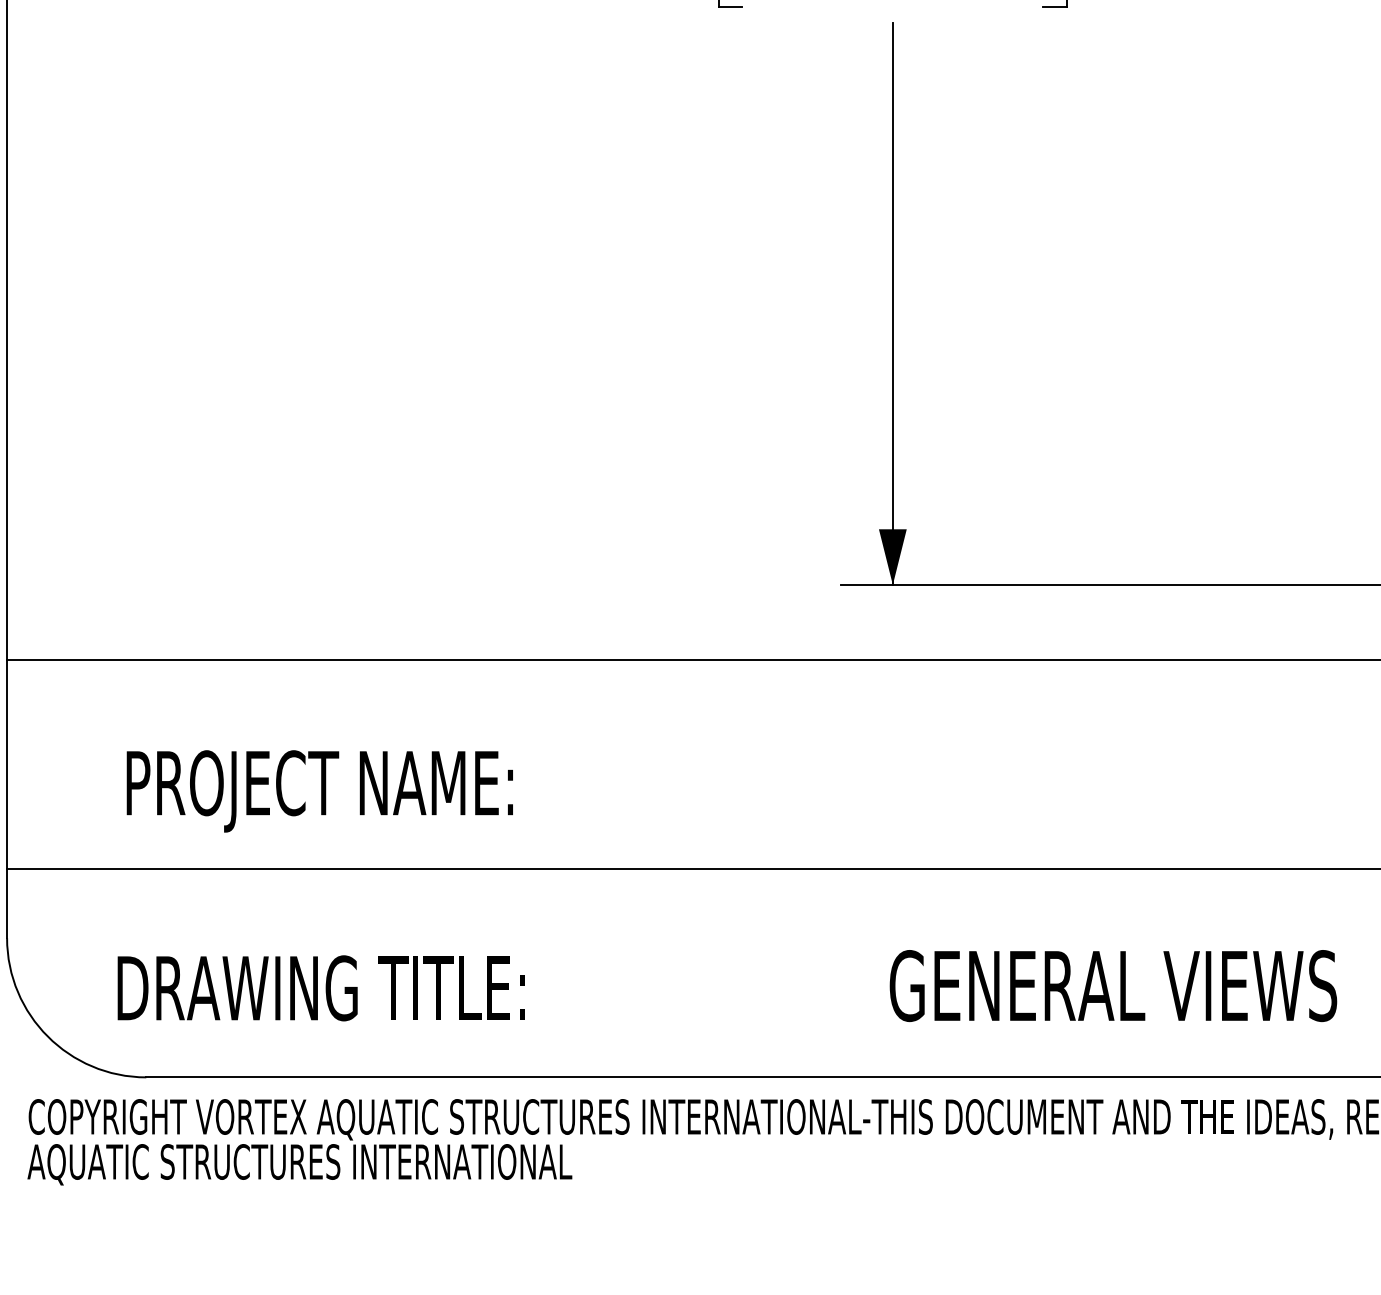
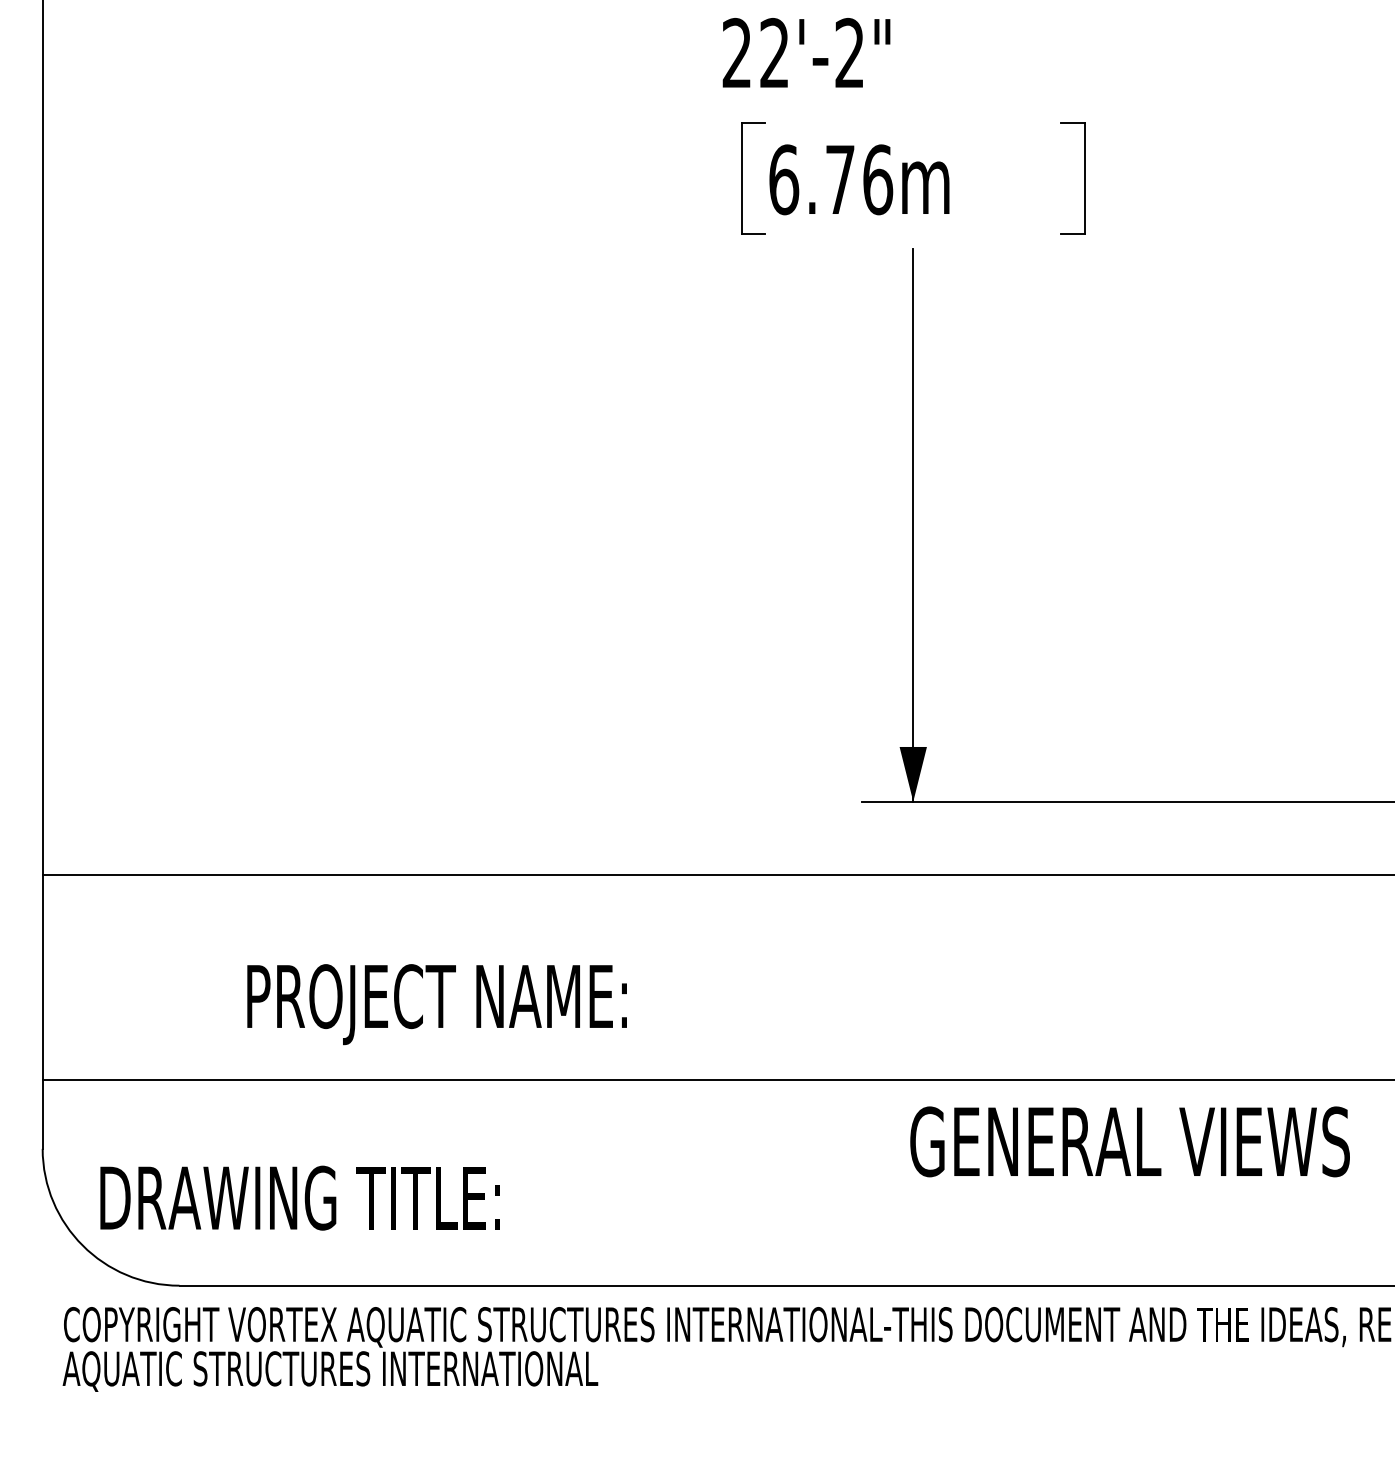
text: (319, 791) -> (436, 1004), moved
text: (1112, 985) -> (1129, 1141), moved
text: (320, 987) -> (299, 1197), moved

